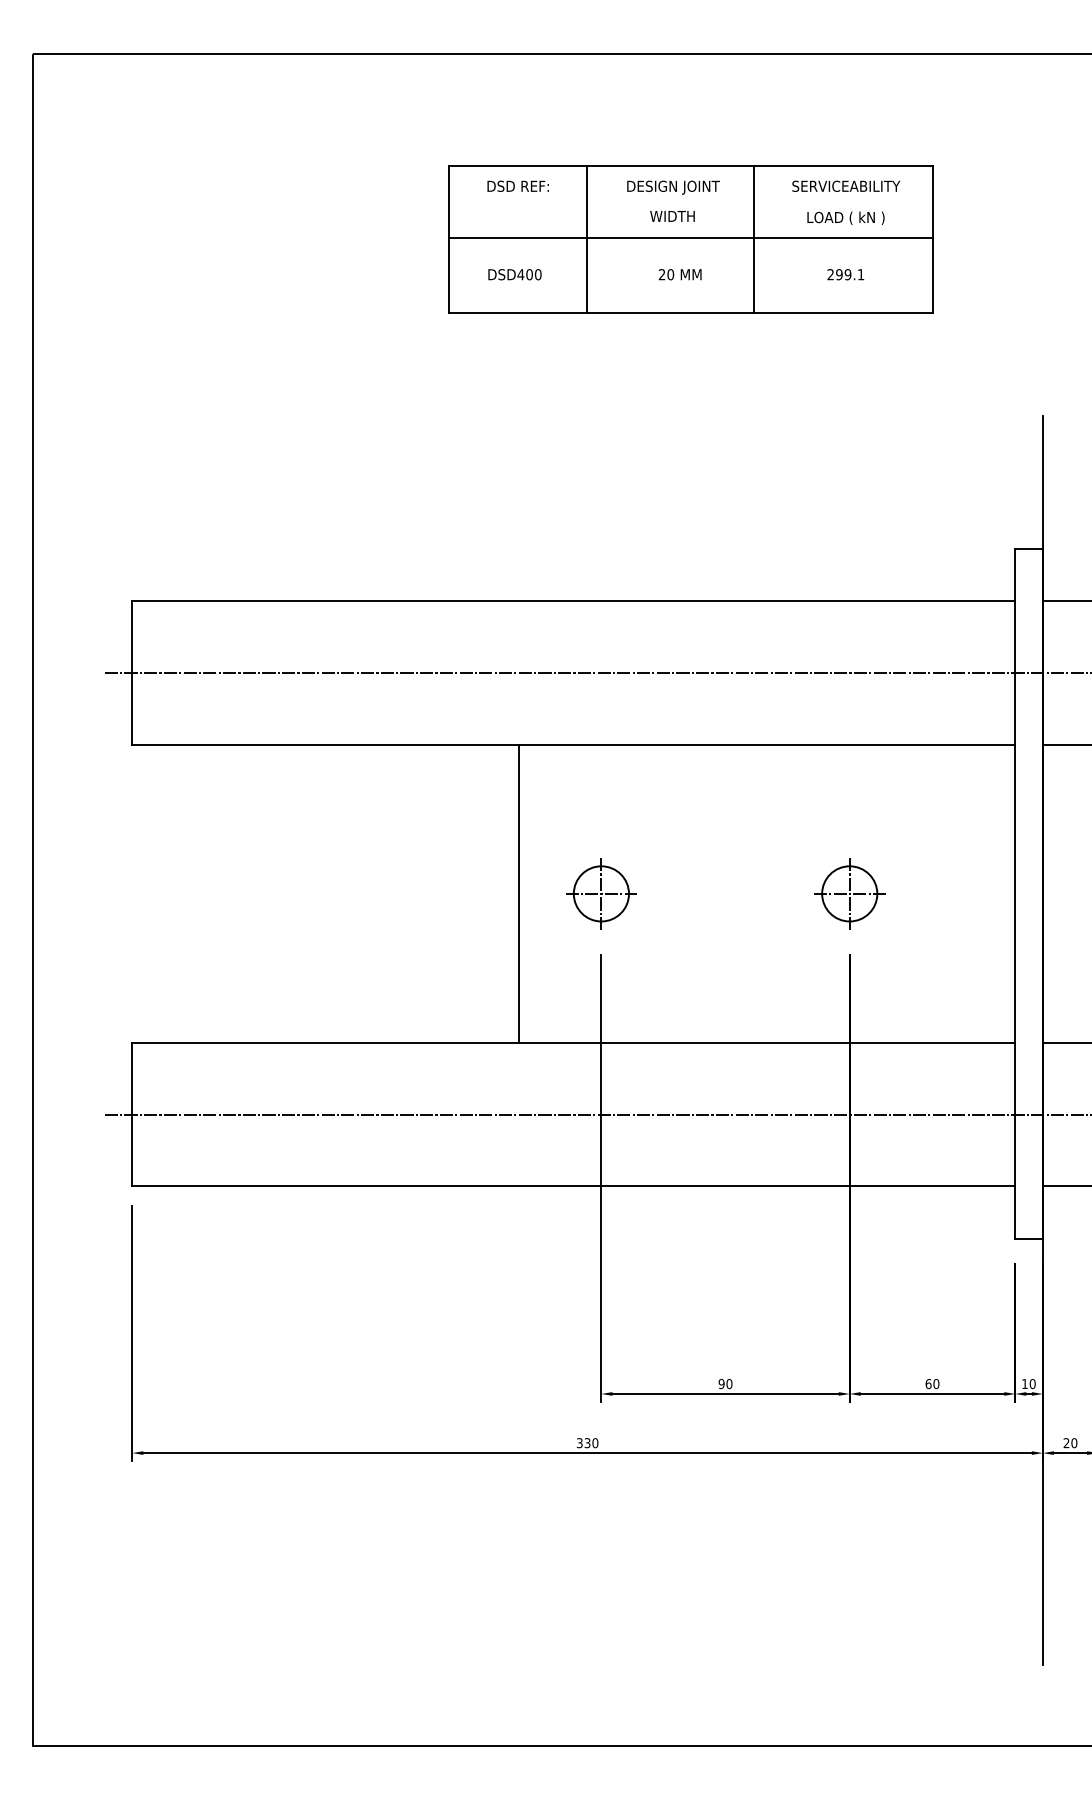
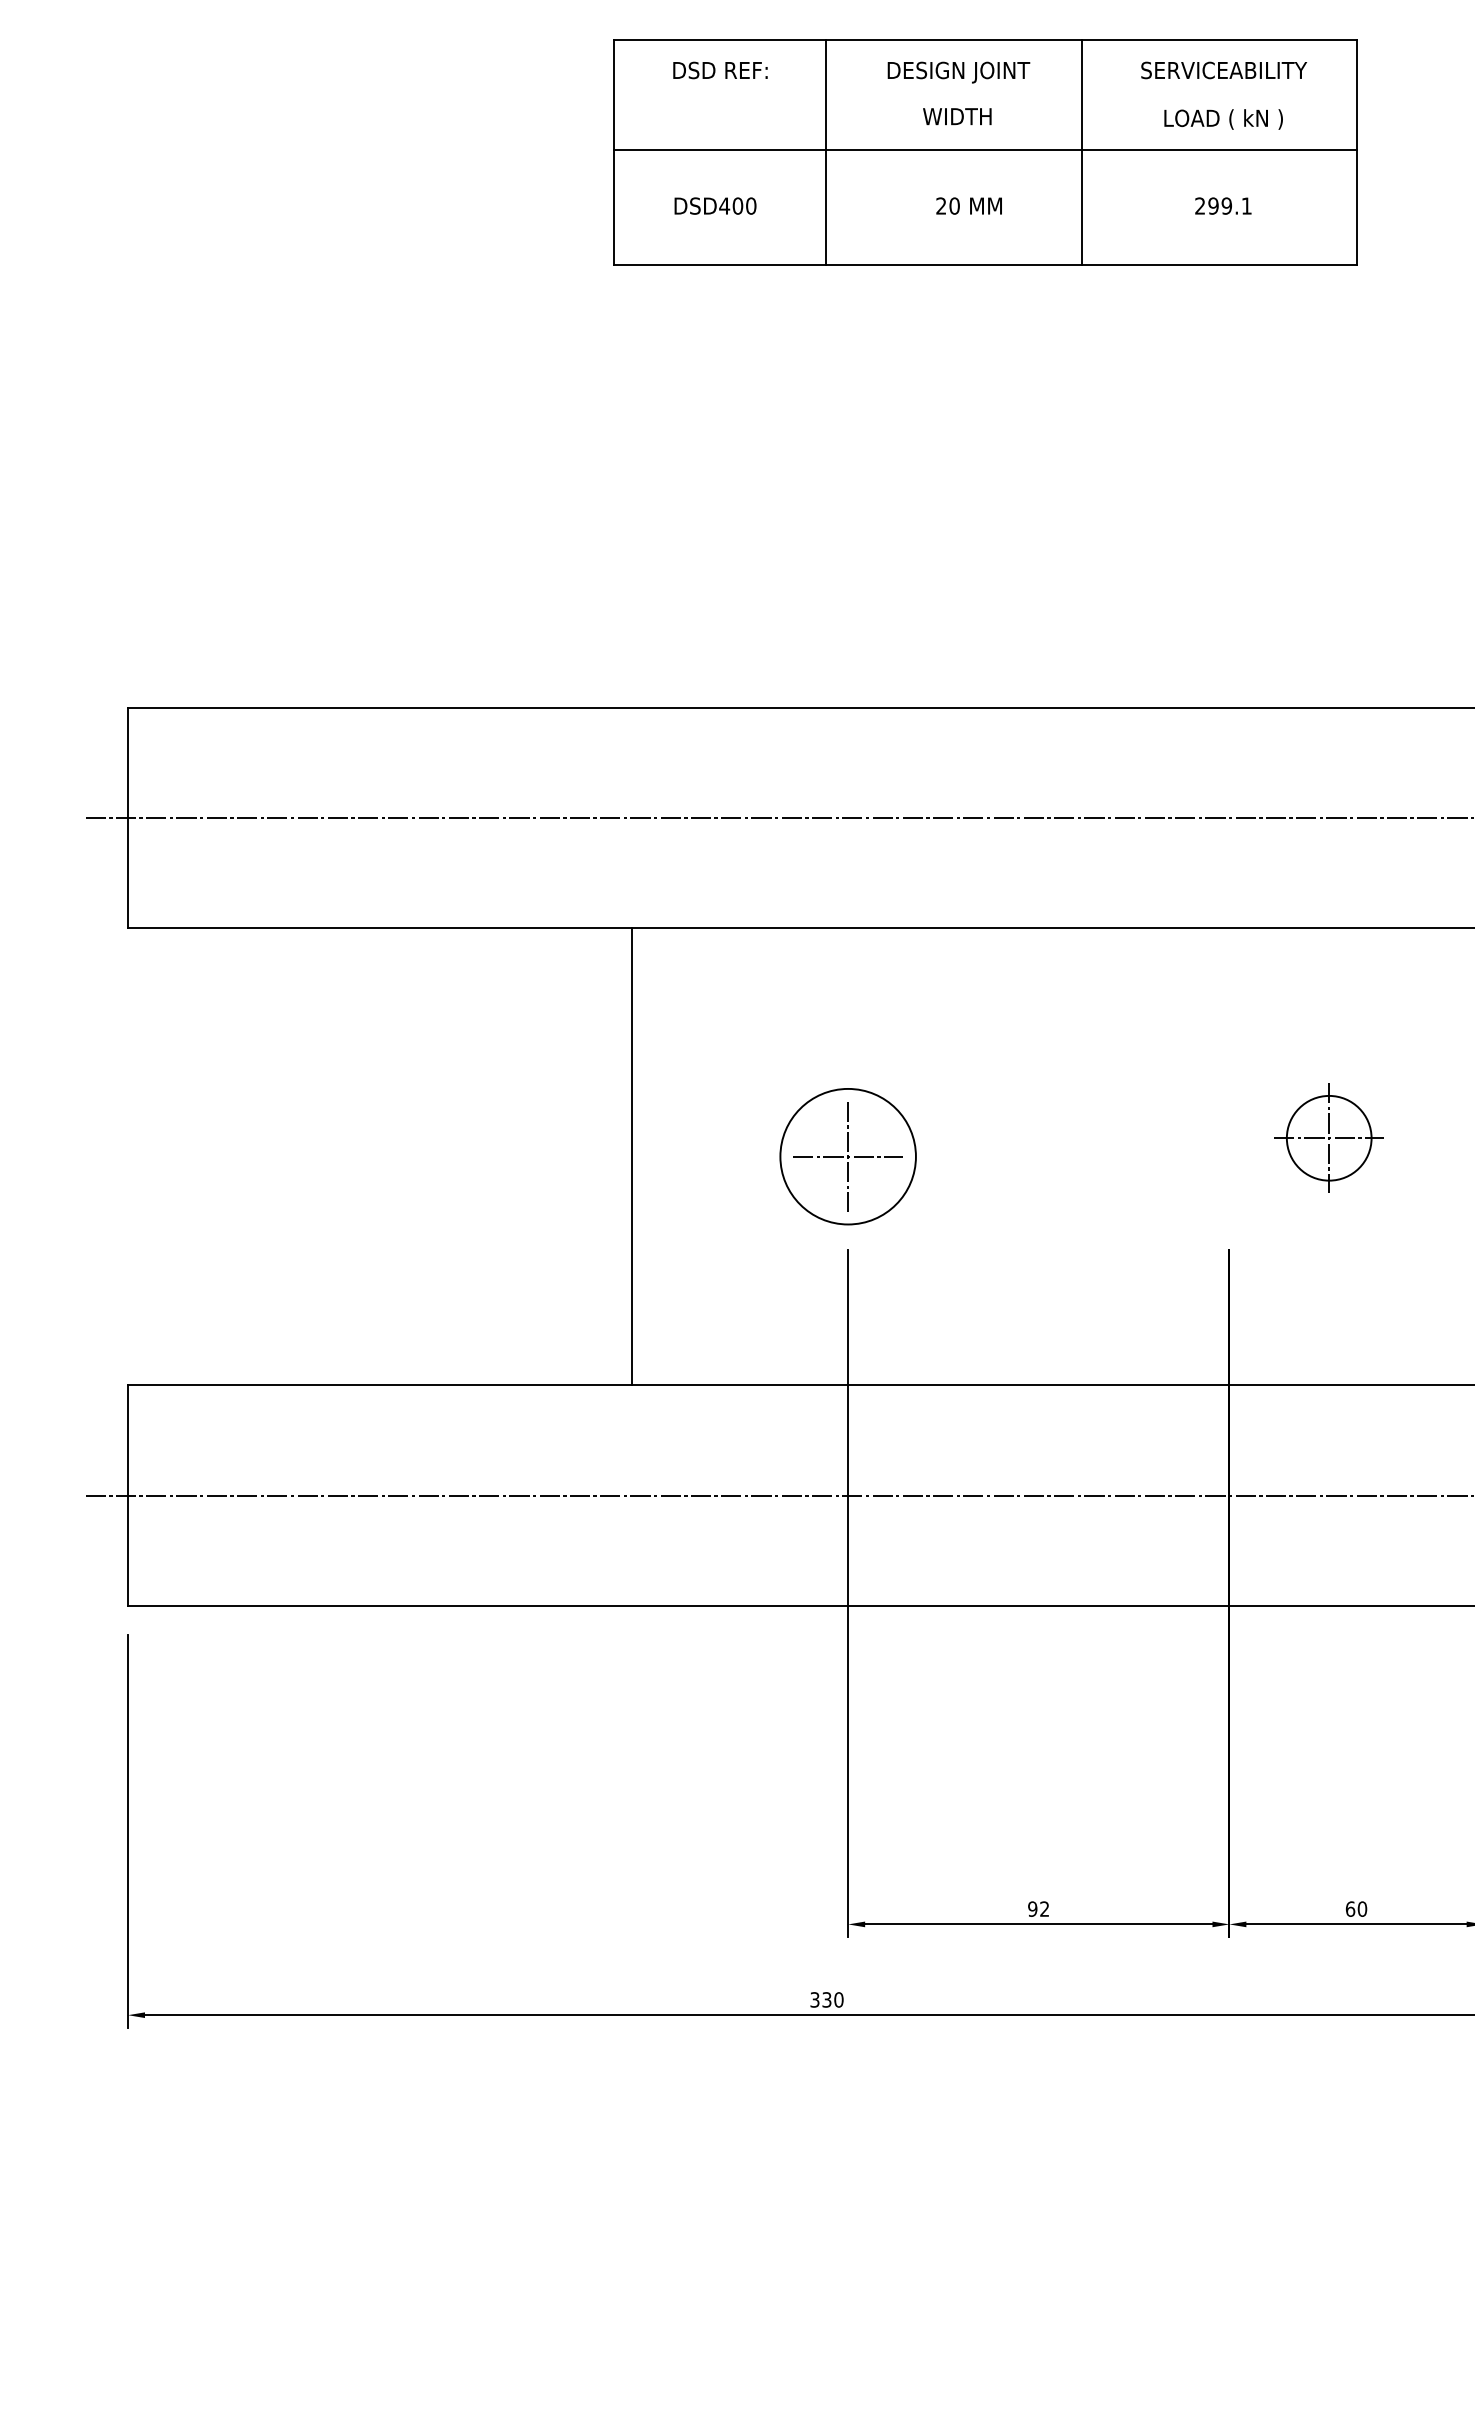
line: (518, 893) -> (631, 1156), moved
circle: (601, 893) -> (848, 1156), size x1.6
part: (849, 893) -> (1328, 1137), moved
text: (729, 1384) -> (1044, 1909), 90 -> 92

